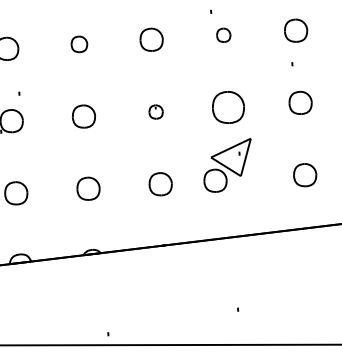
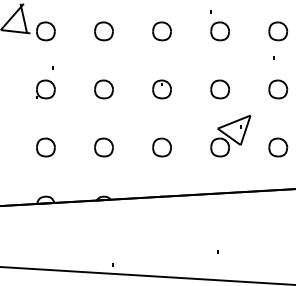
part: (223, 35) -> (219, 31), size x1.67
part: (78, 44) -> (103, 31), size x1.43
part: (227, 107) -> (219, 89), size x0.71
part: (155, 112) -> (161, 89), size x1.67
part: (227, 166) -> (230, 136), moved

